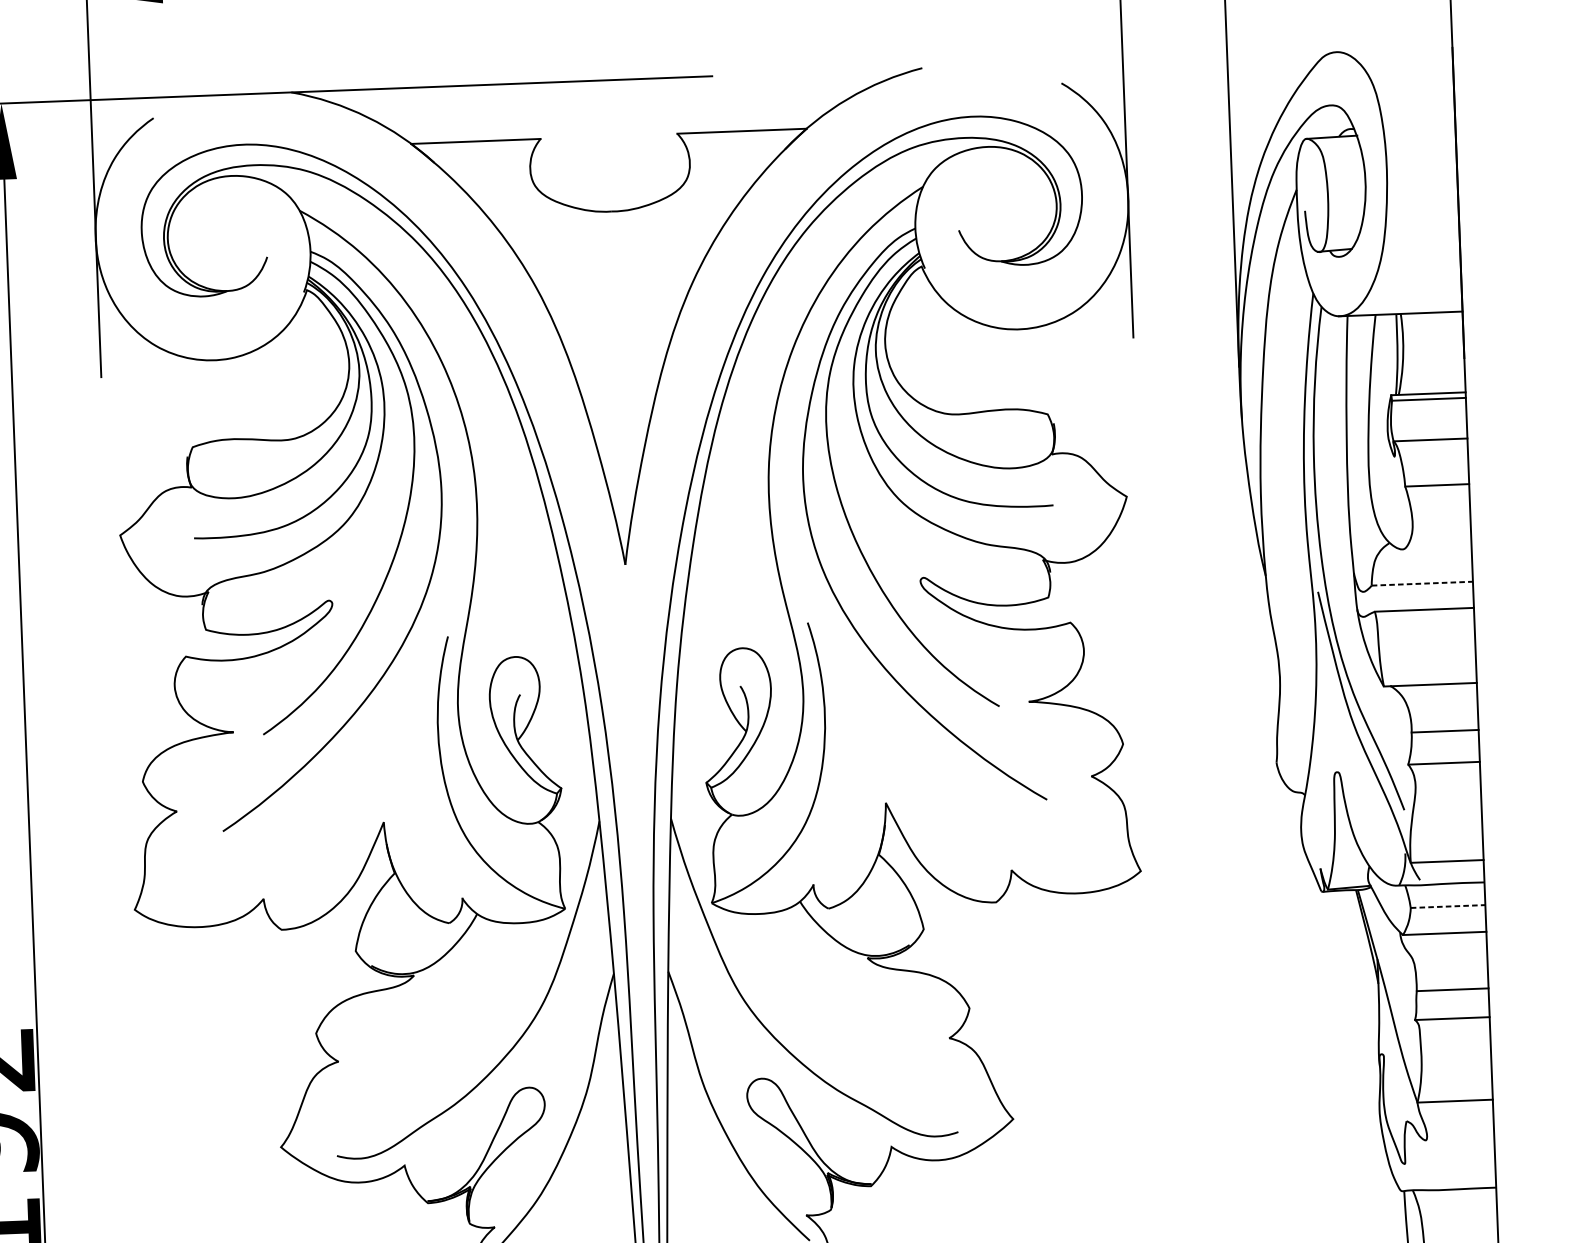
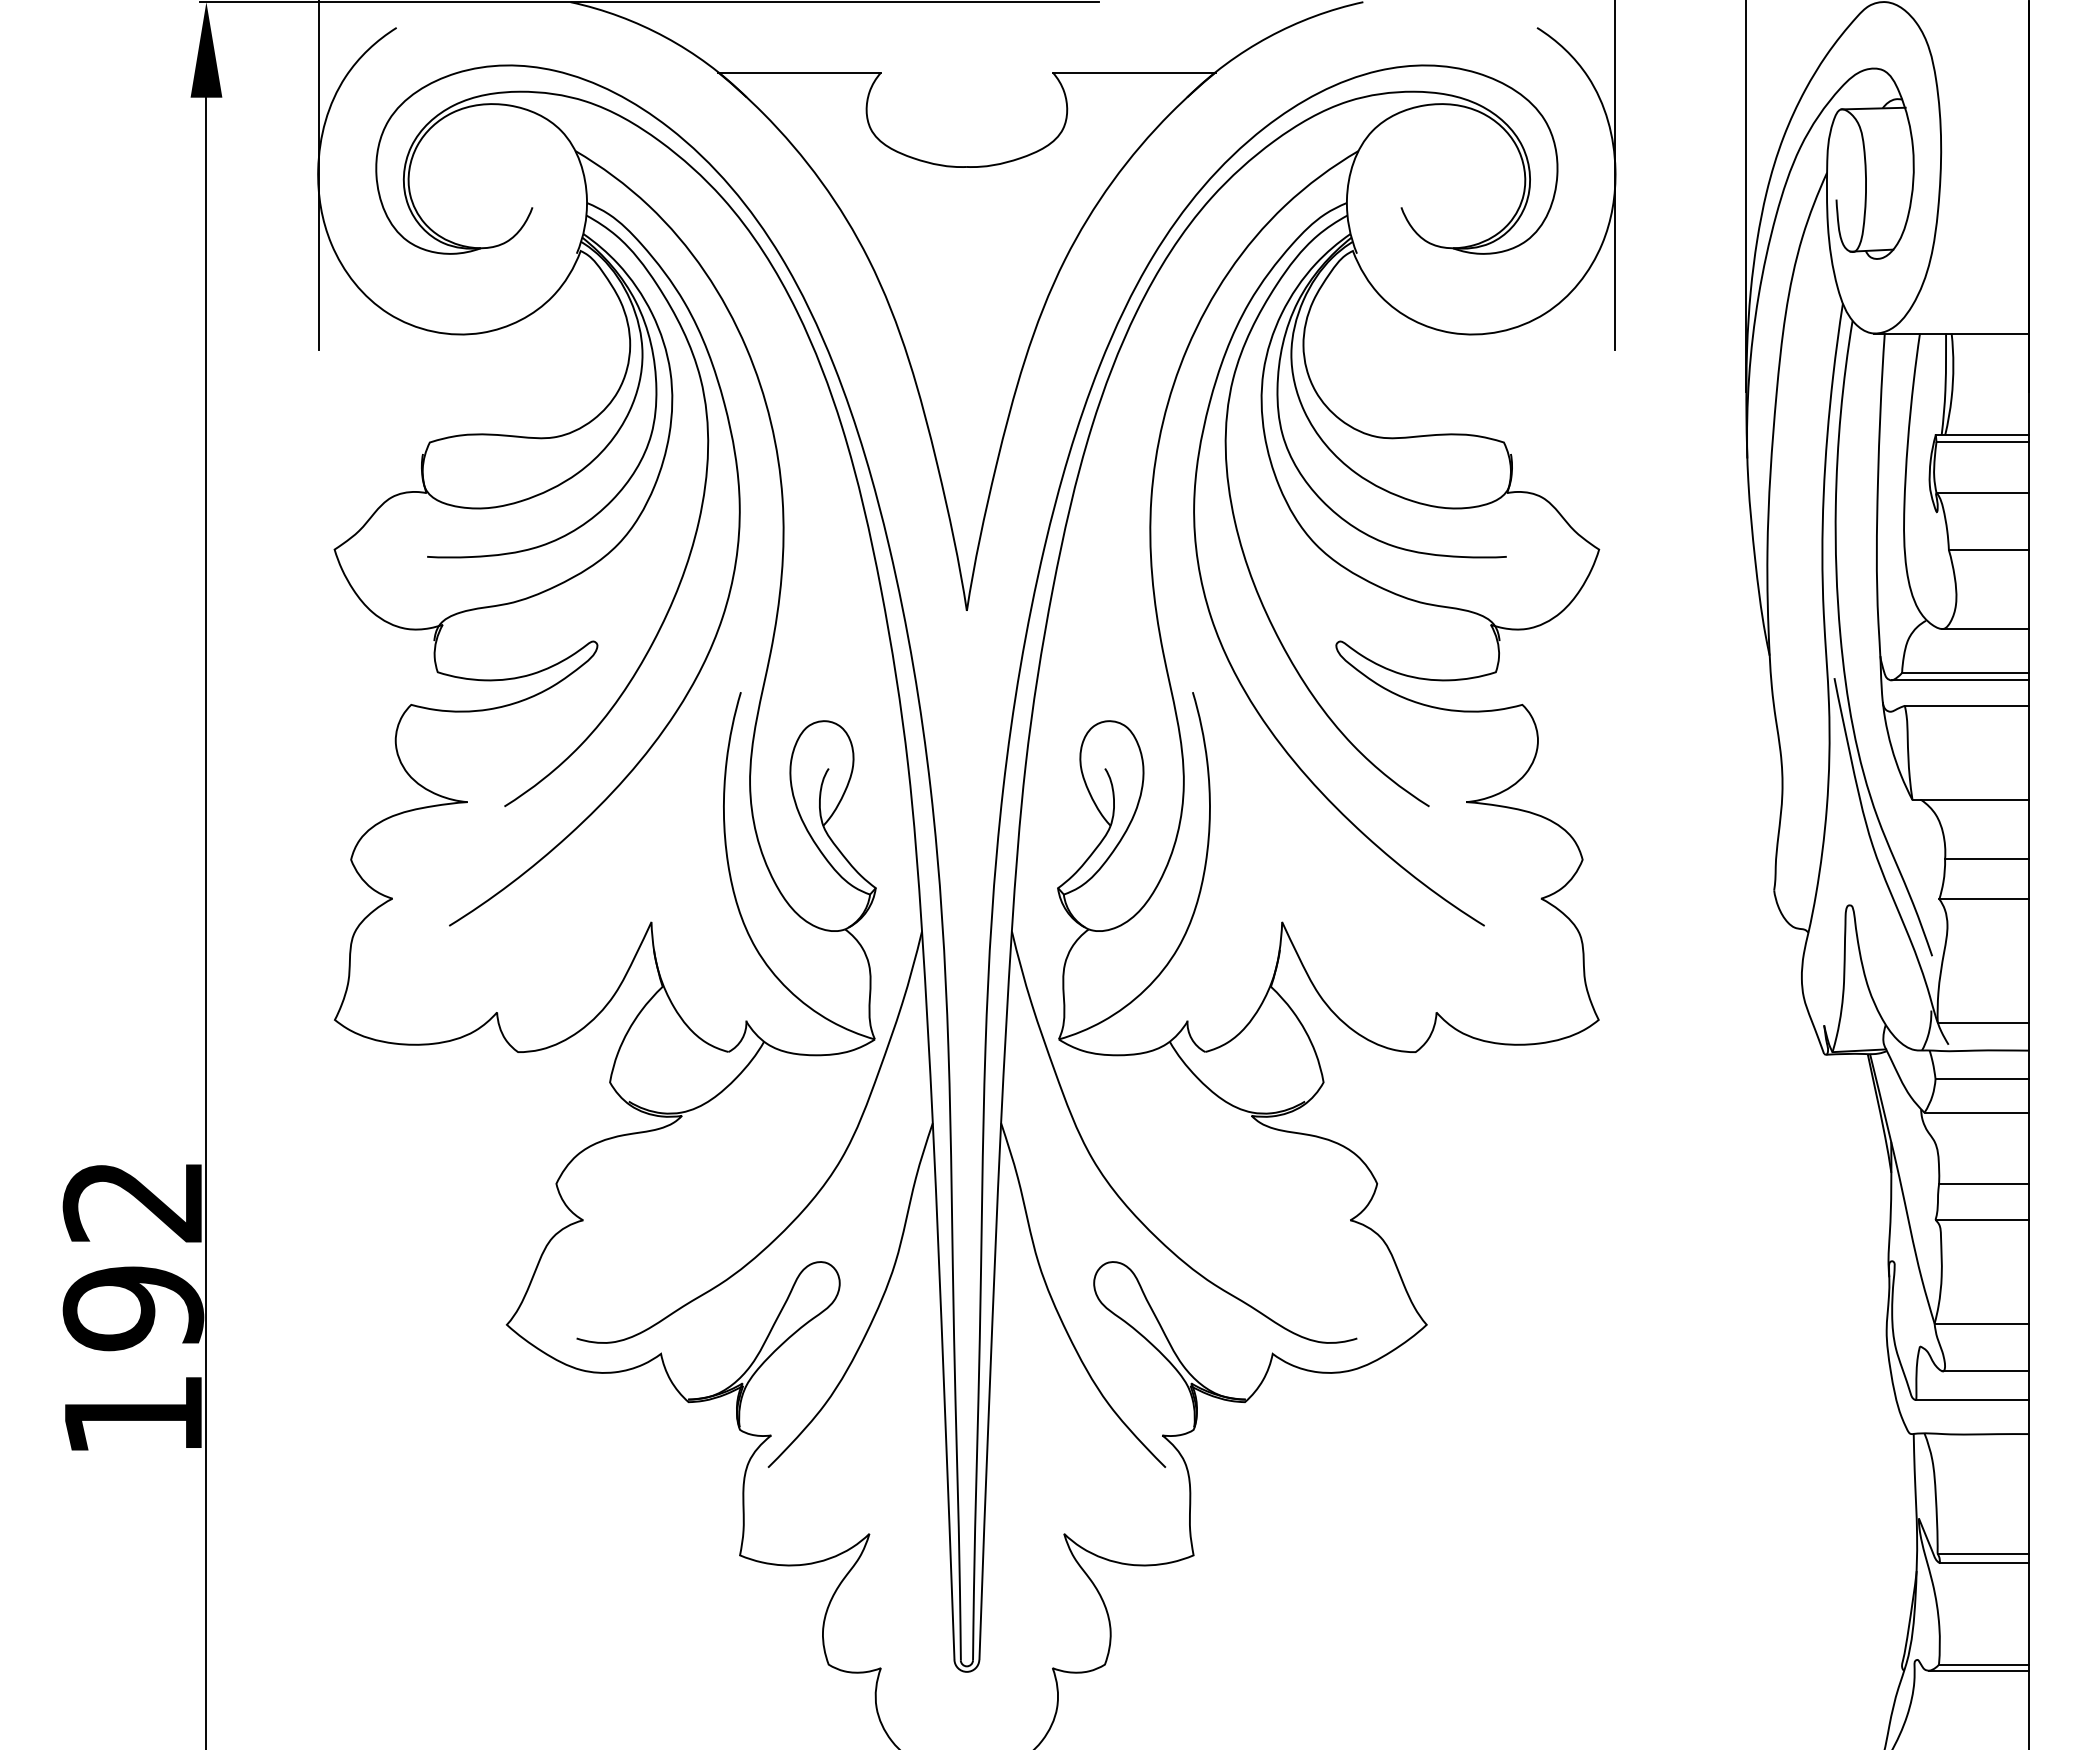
line: (1436, 548) -> (1985, 629), added
line: (1422, 583) -> (1965, 672), dashed -> solid
line: (1418, 589) -> (1960, 680), added
line: (1448, 906) -> (1982, 1079), dashed -> solid
line: (1460, 1139) -> (1986, 1371), added
line: (1449, 1161) -> (1972, 1399), added

